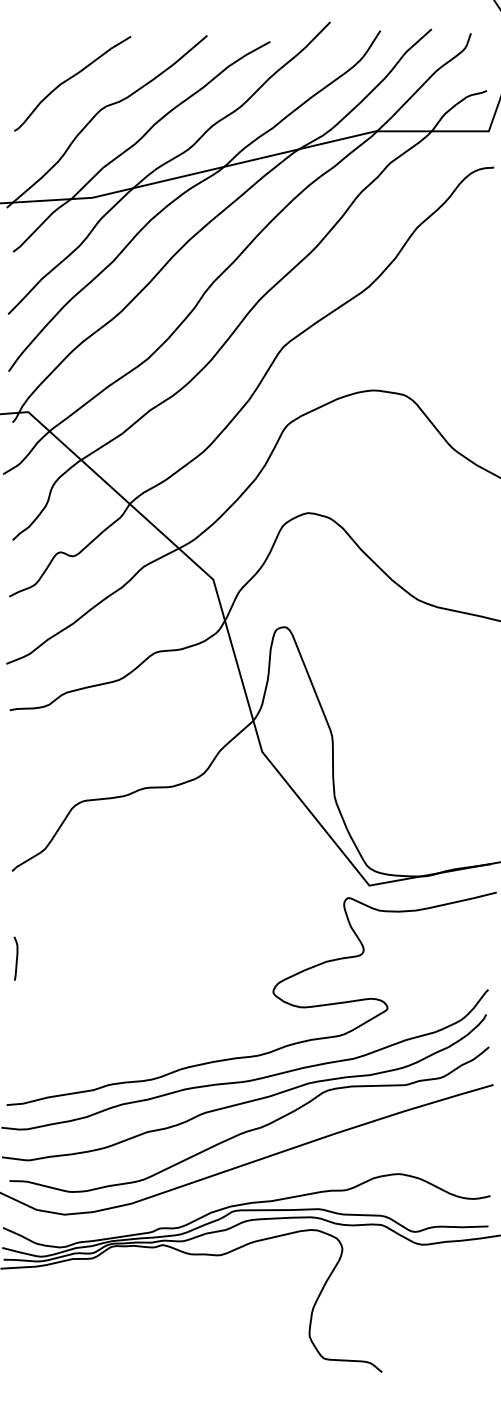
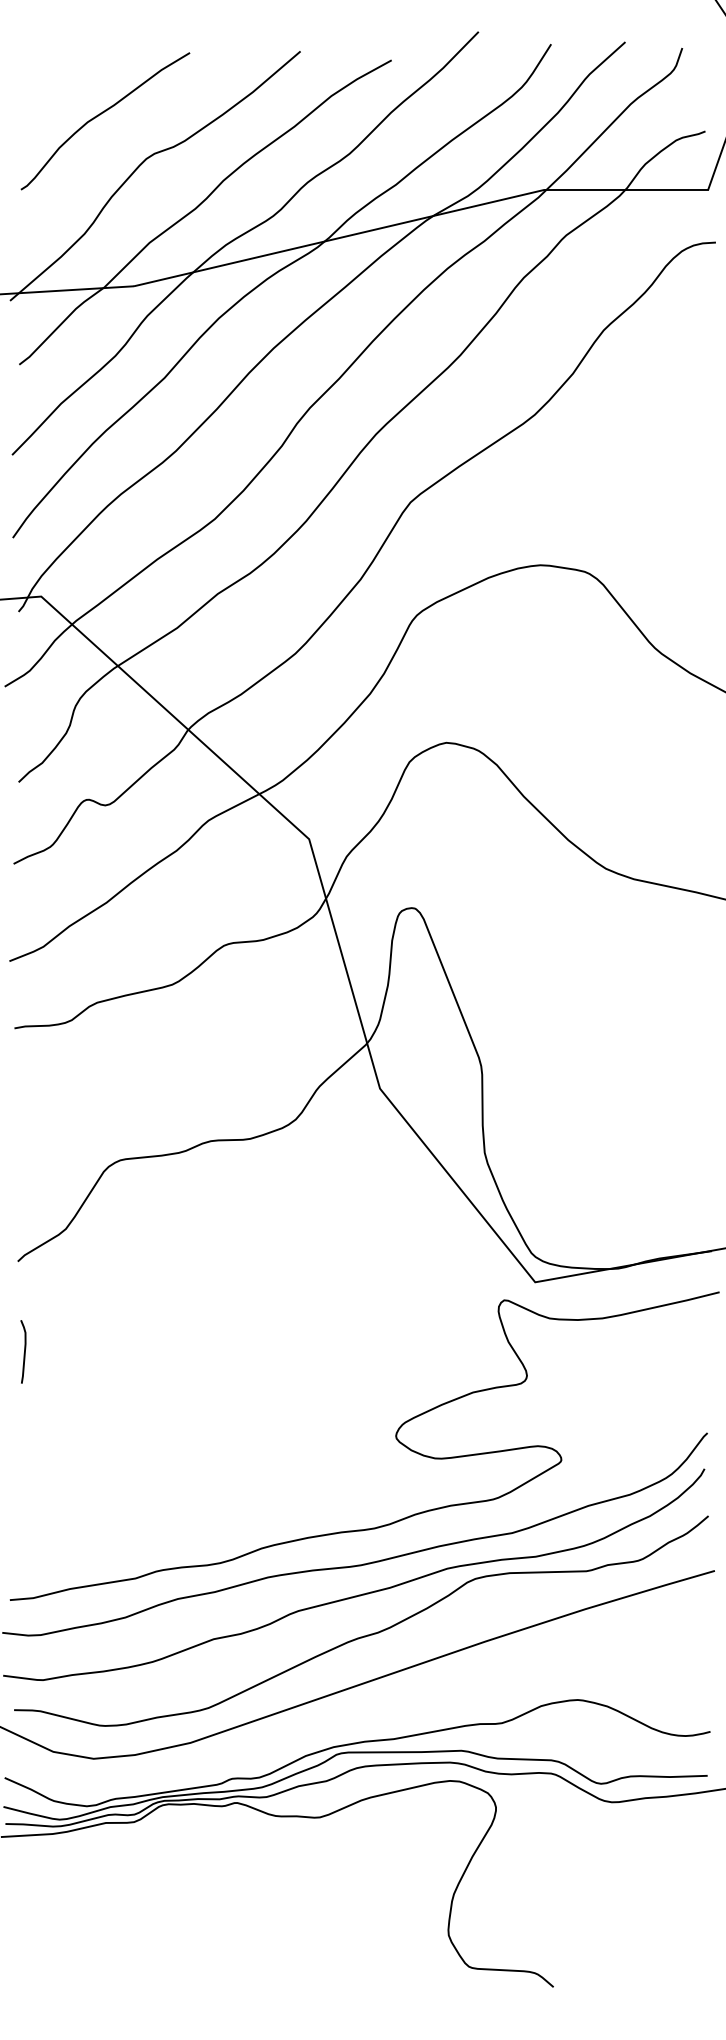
curve: (16, 958) -> (24, 1351), moved

